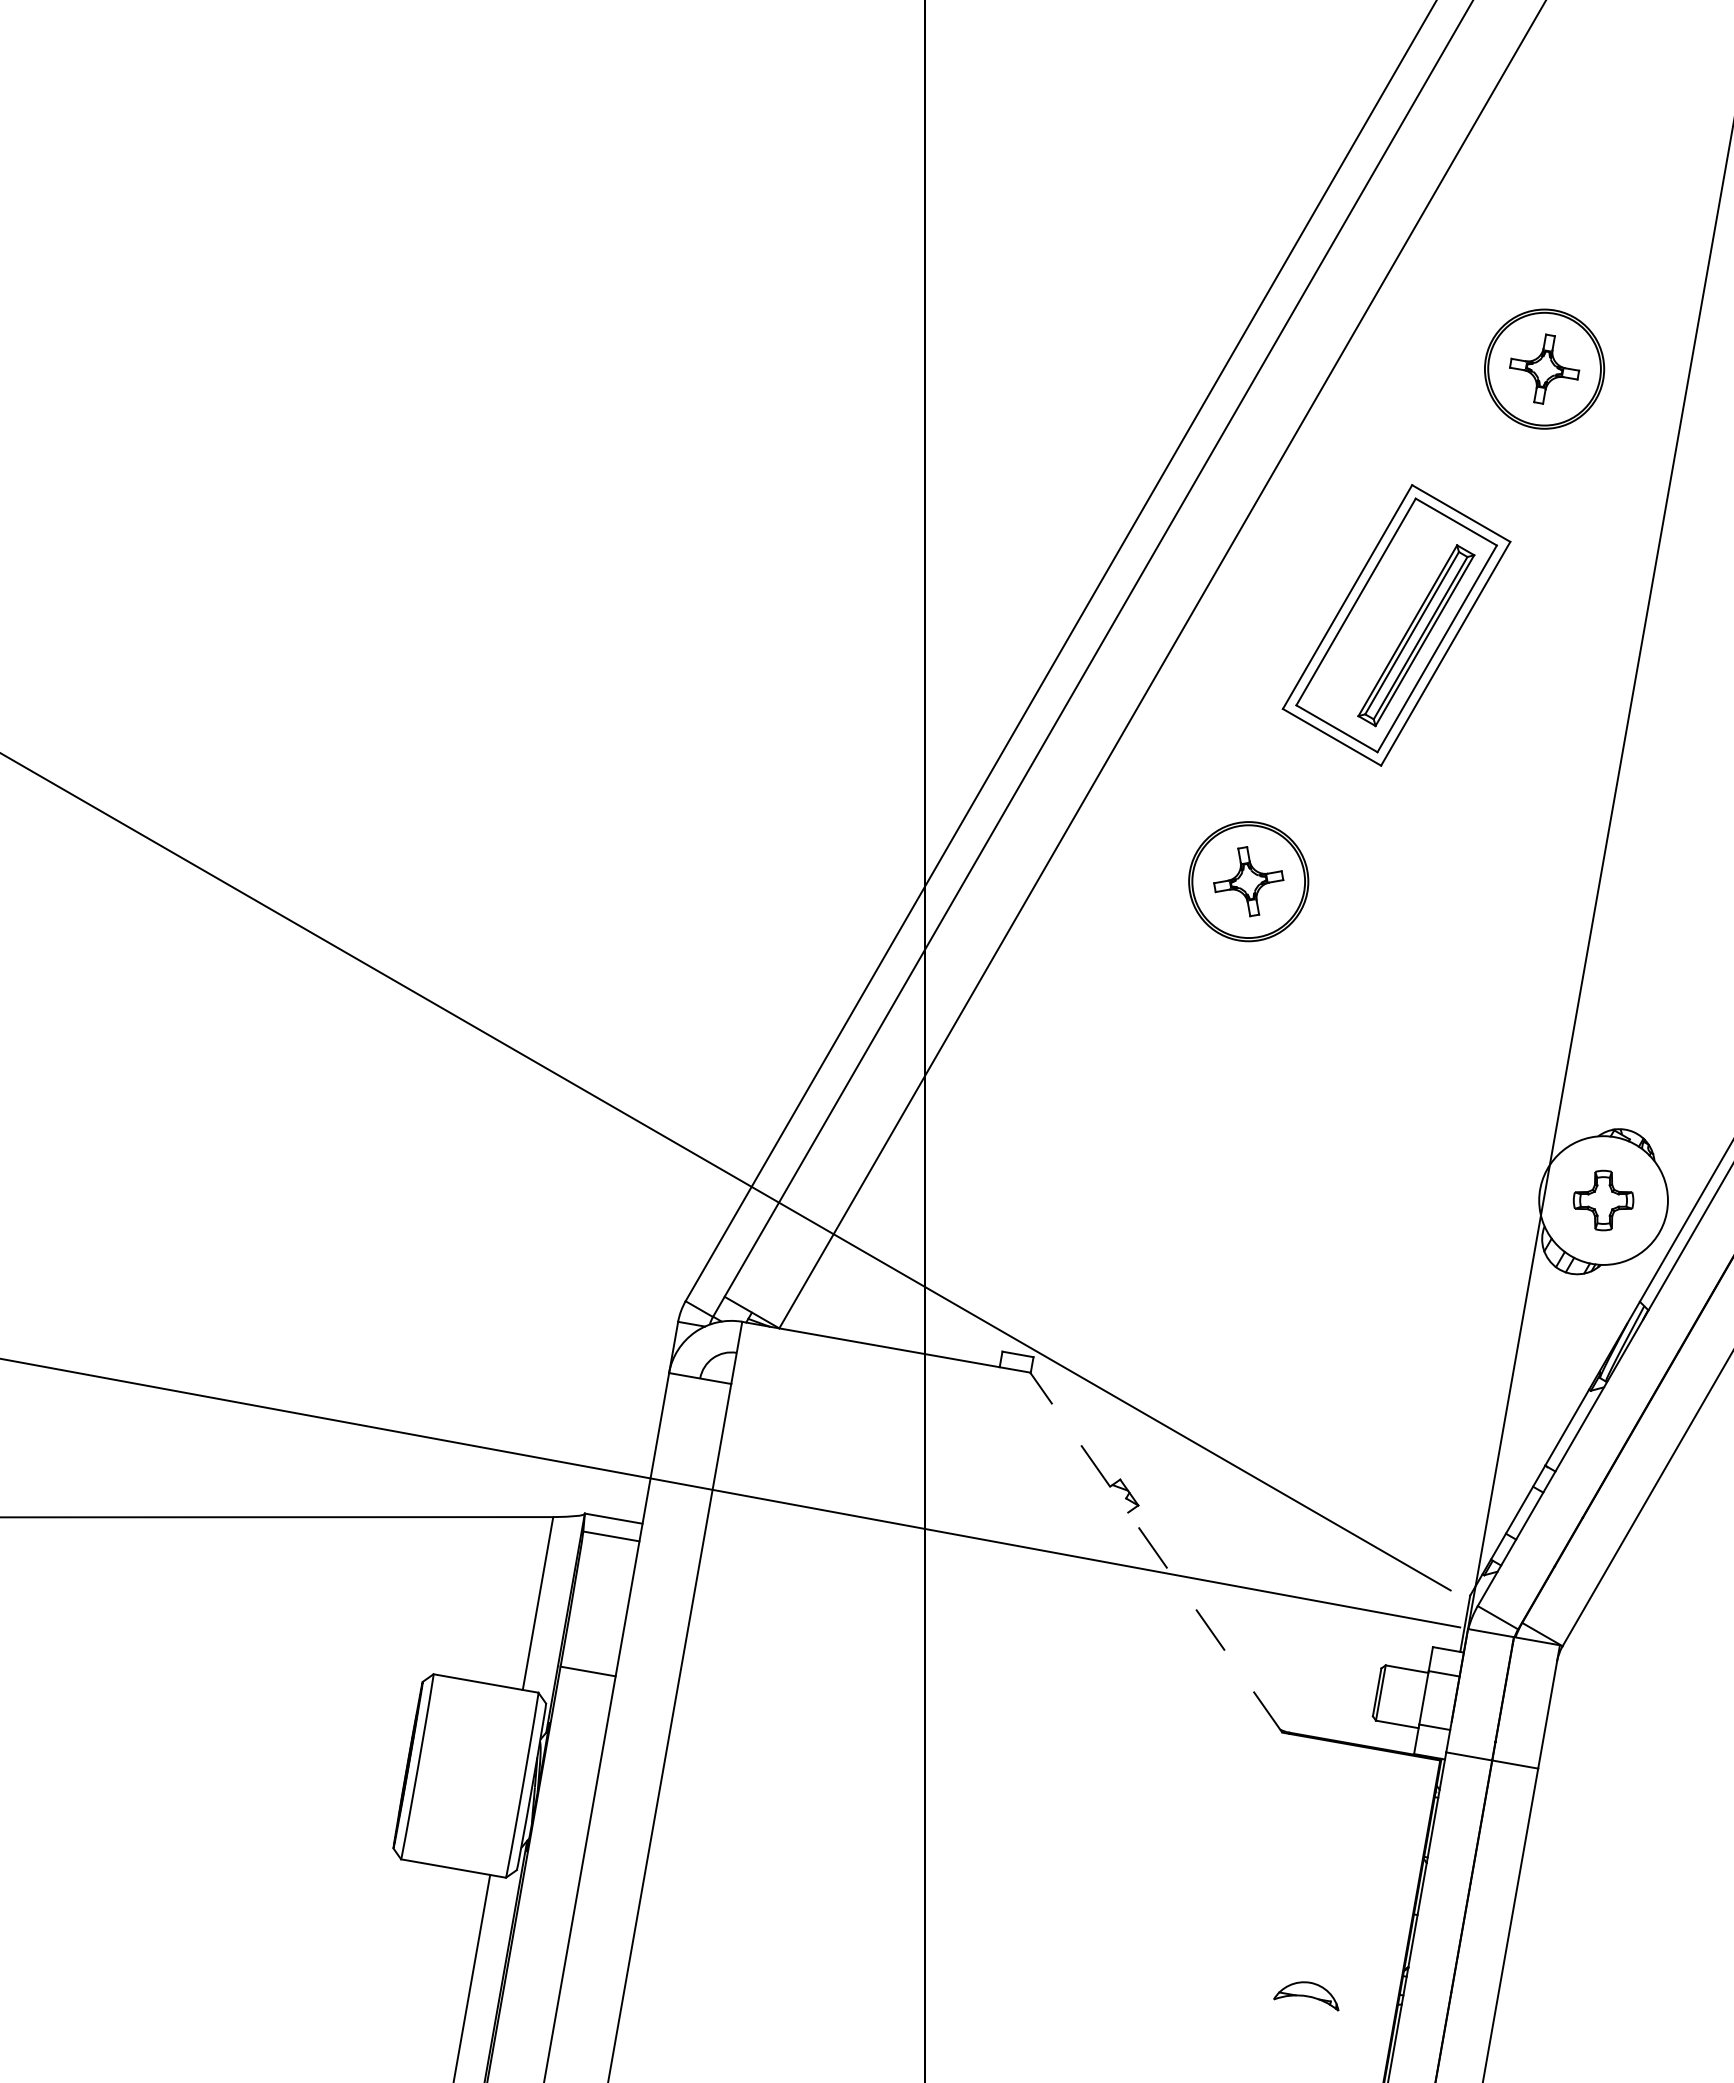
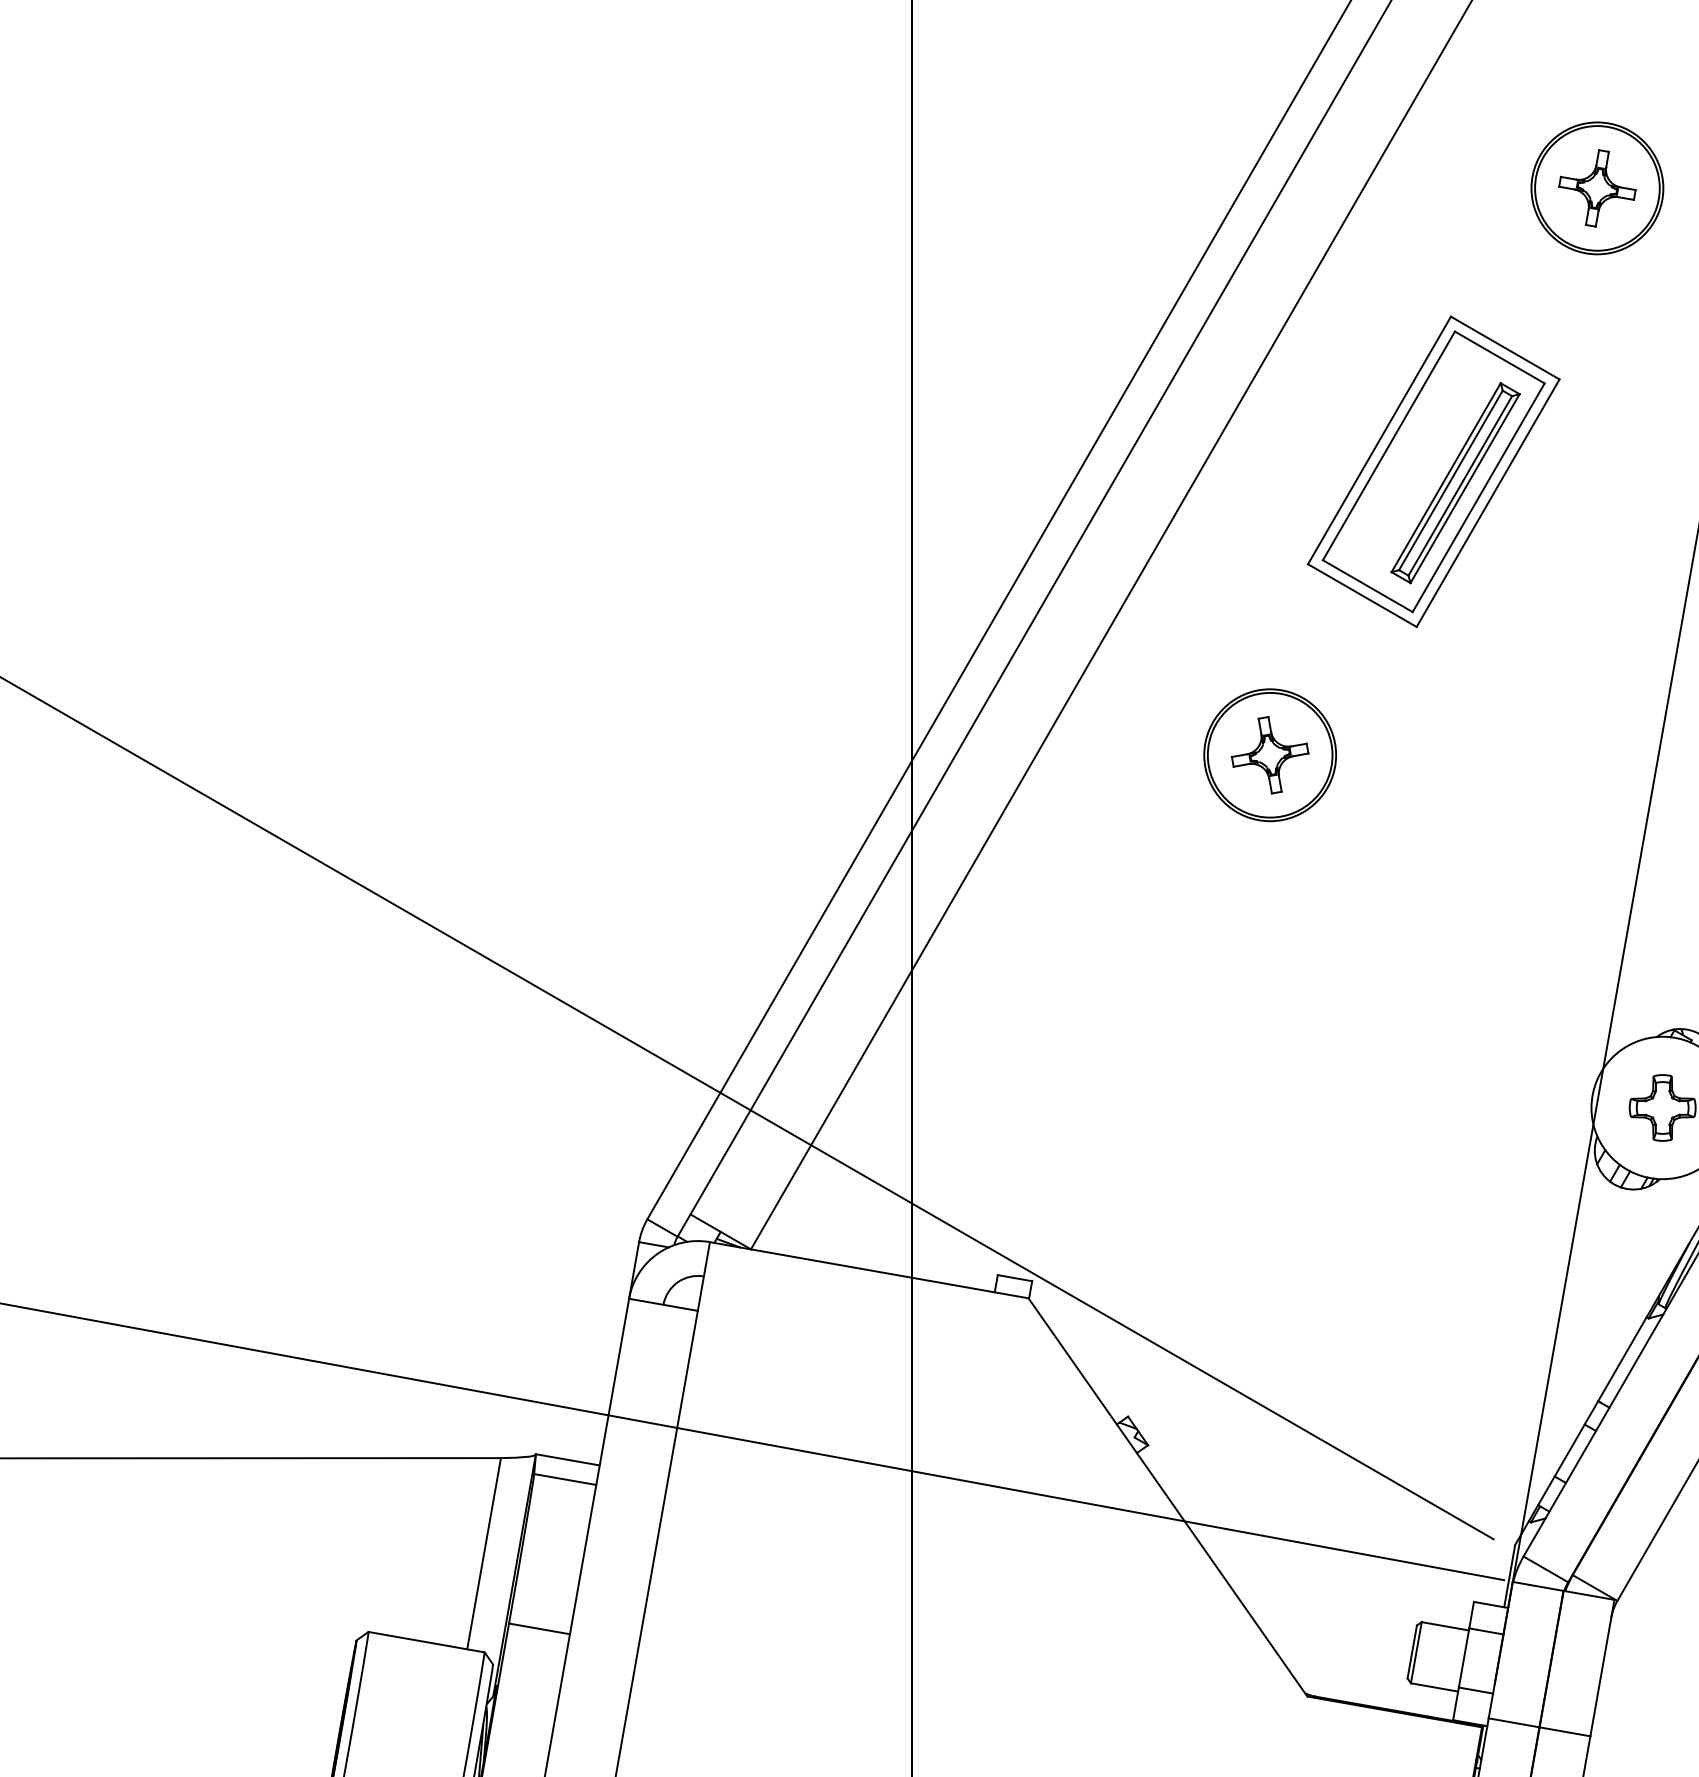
line: (1156, 1552) -> (1168, 1497), dashed -> solid

